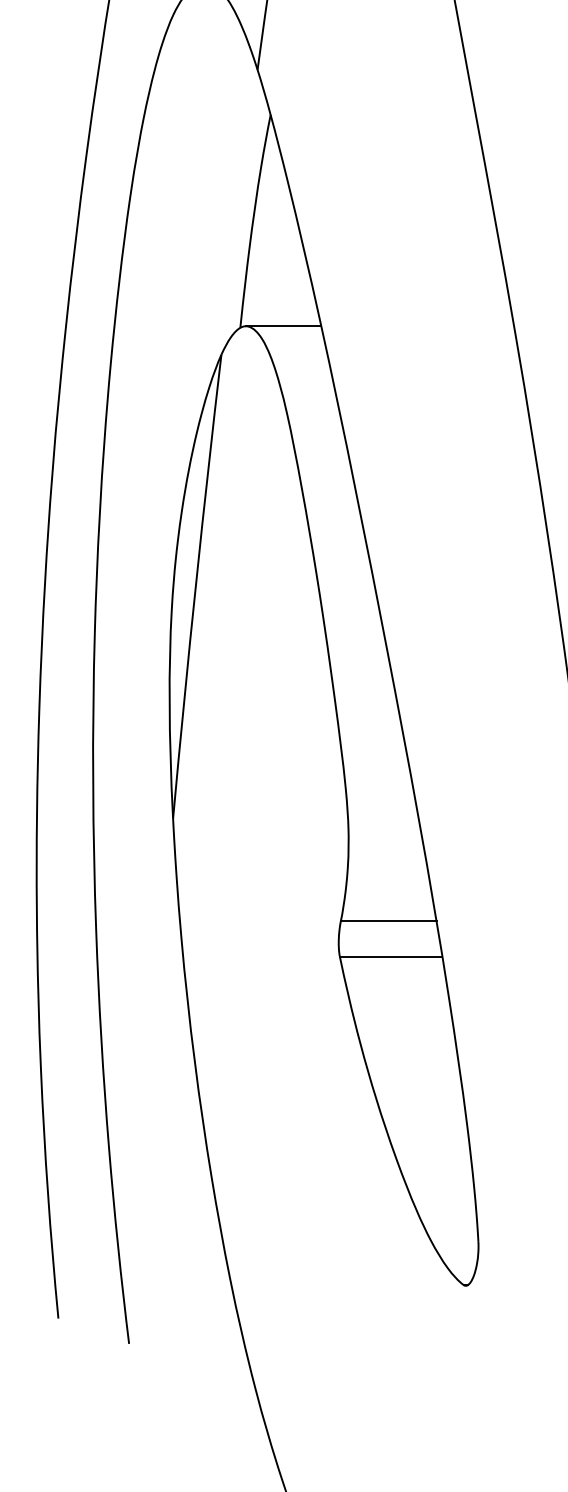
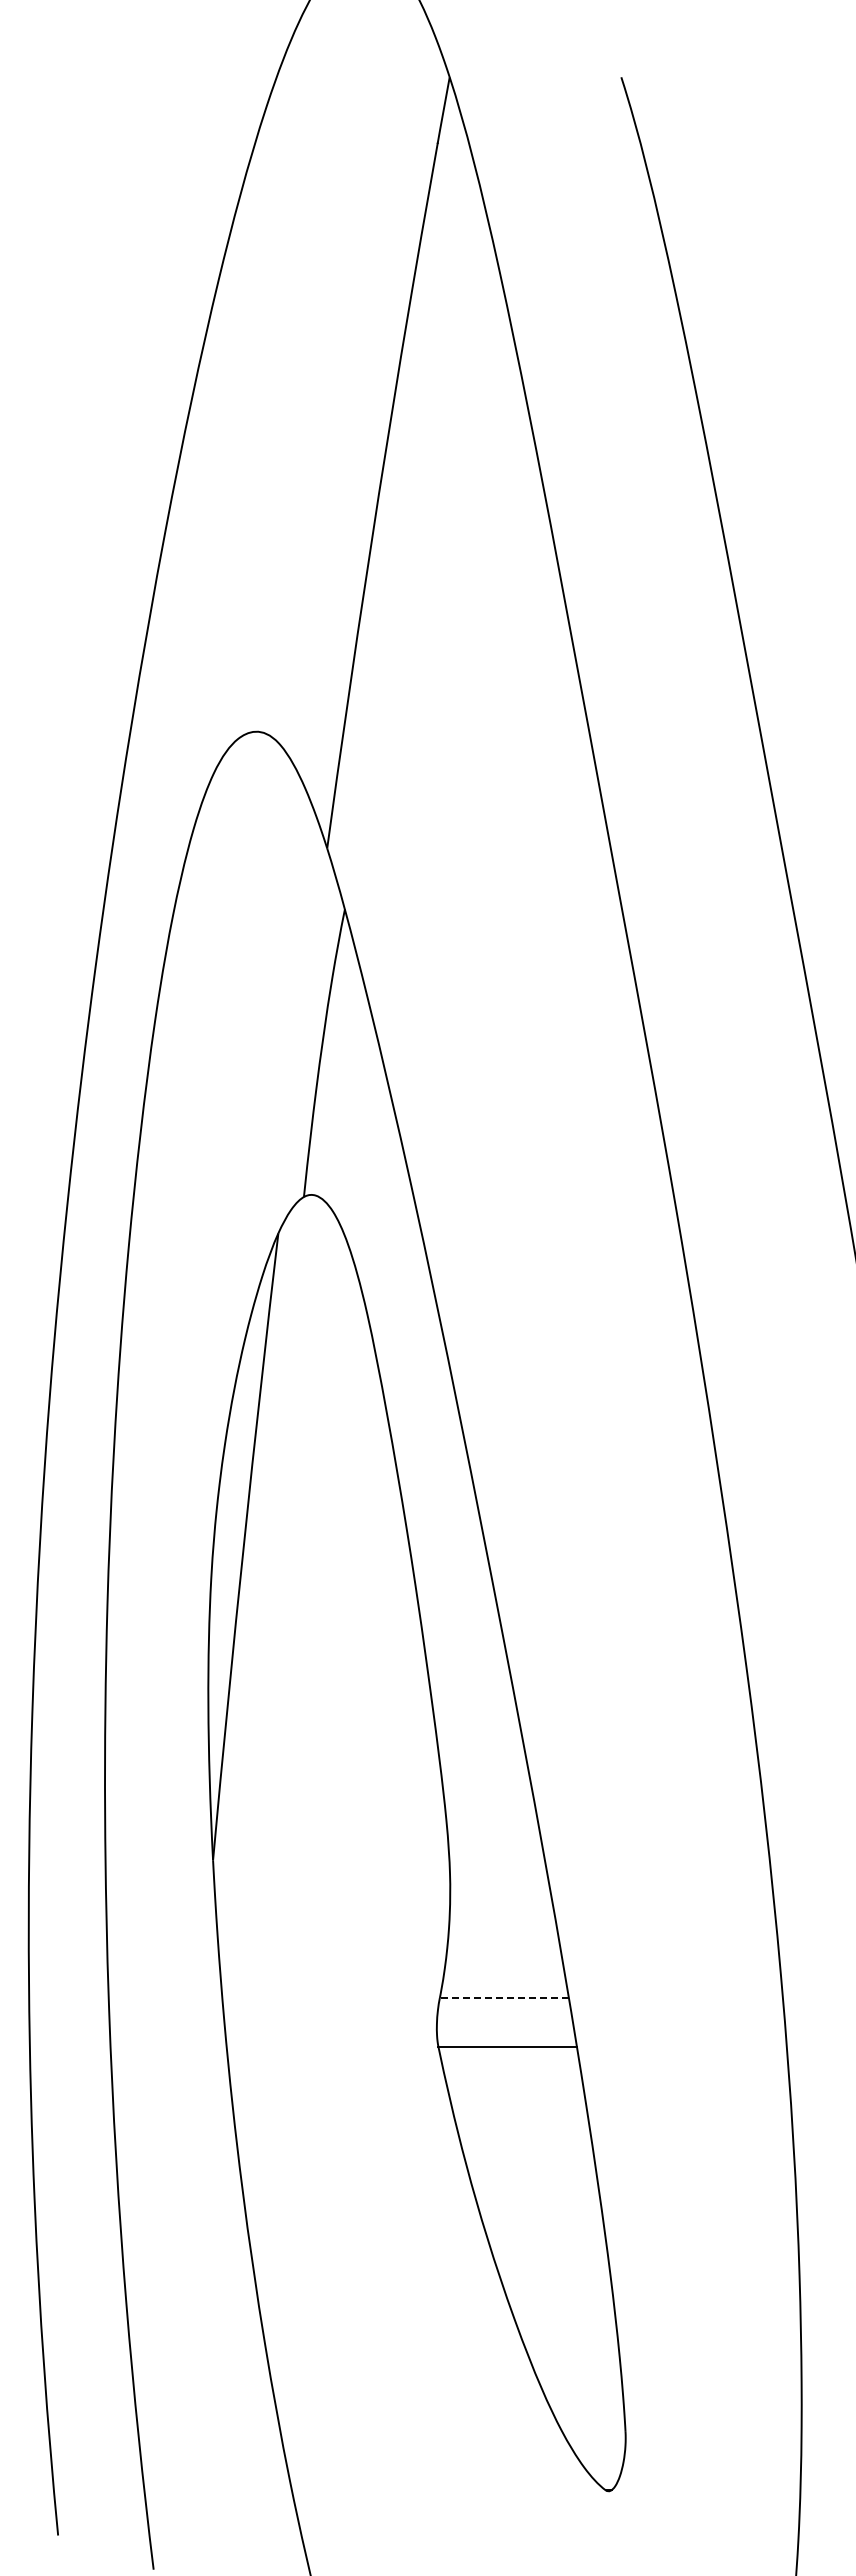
line: (283, 325) -> (362, 1194), removed
line: (388, 921) -> (504, 1998), solid -> dashed

